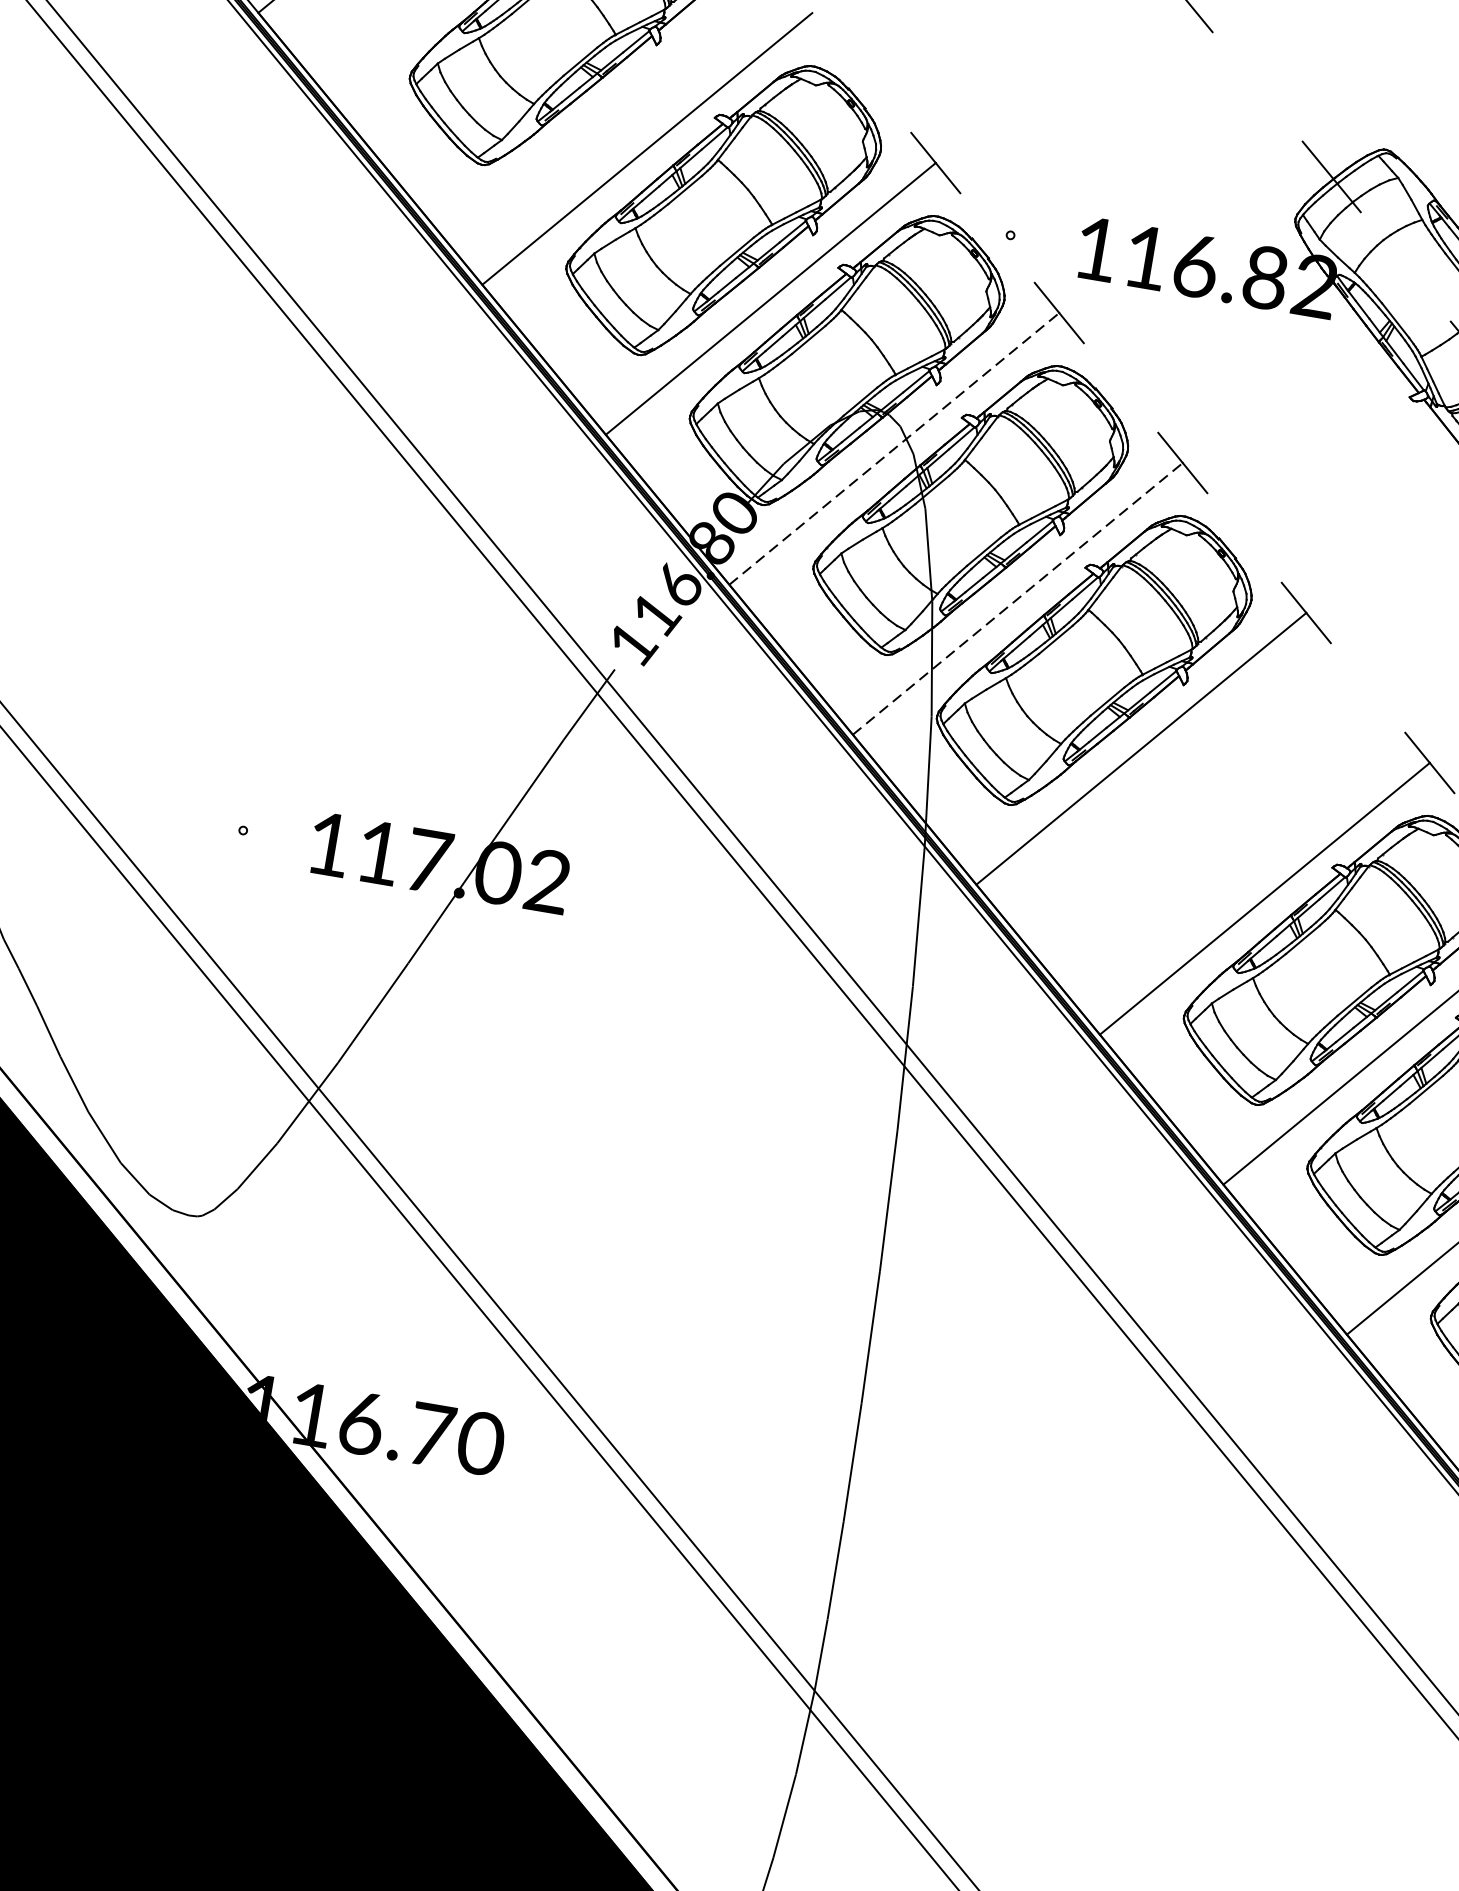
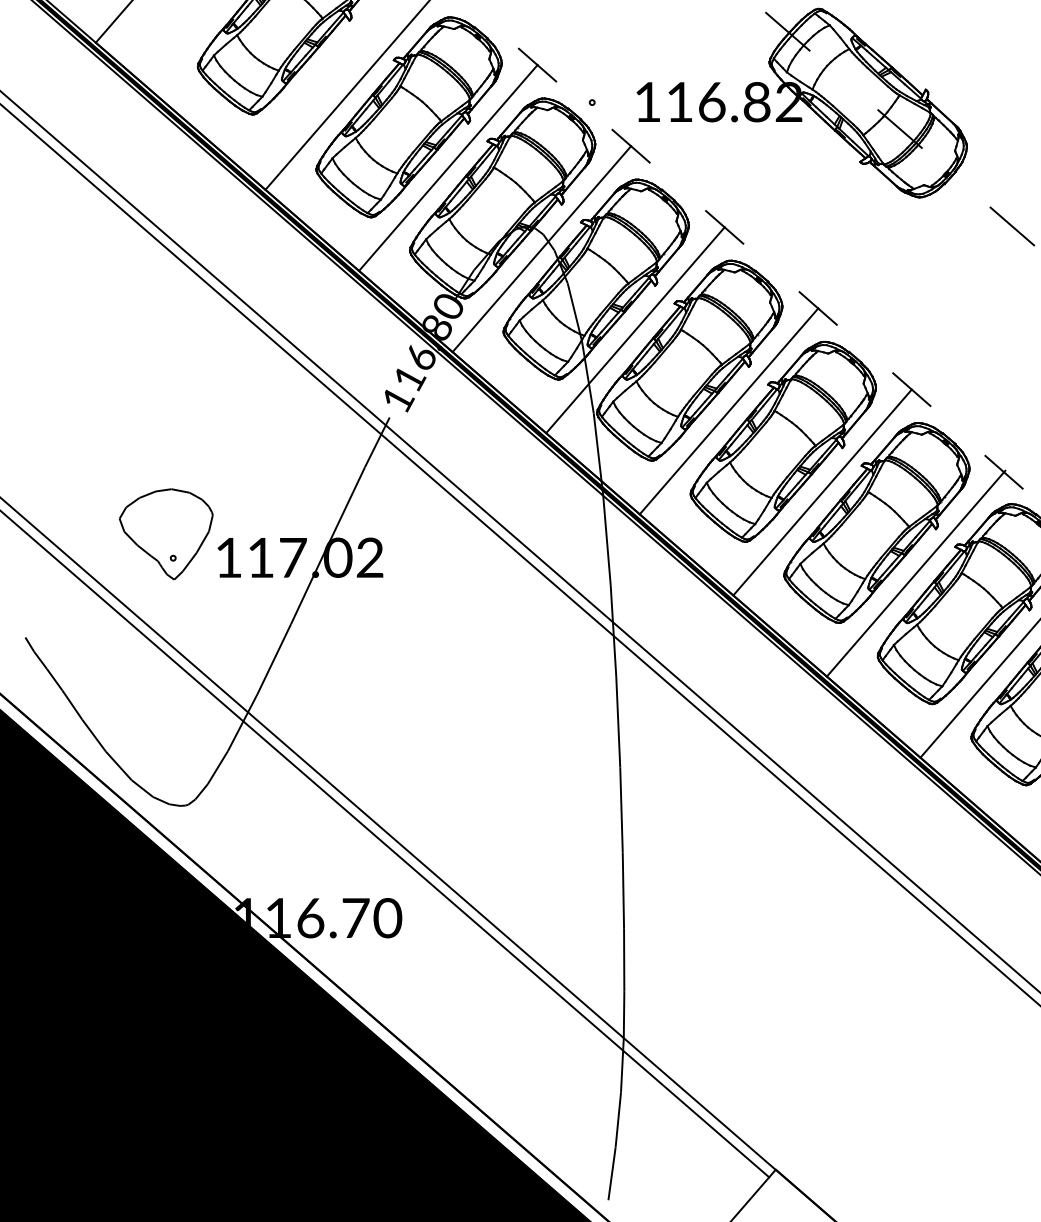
line: (895, 448) -> (542, 248), dashed -> solid
line: (1018, 597) -> (635, 329), dashed -> solid
part: (239, 792) -> (166, 534), added
part: (1216, 809) -> (782, 441), added

